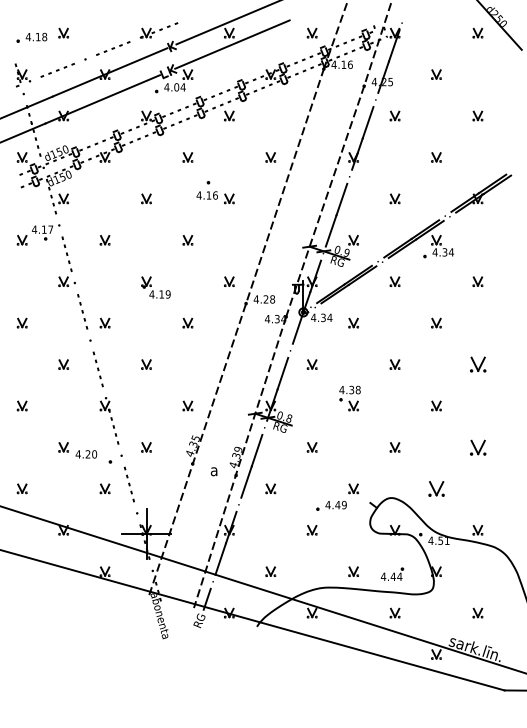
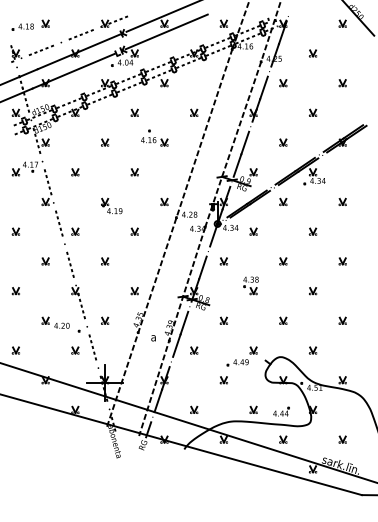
part: (477, 364) -> (342, 261), size x0.62
part: (477, 446) -> (342, 320), size x0.62
part: (435, 488) -> (312, 350), size x0.62

